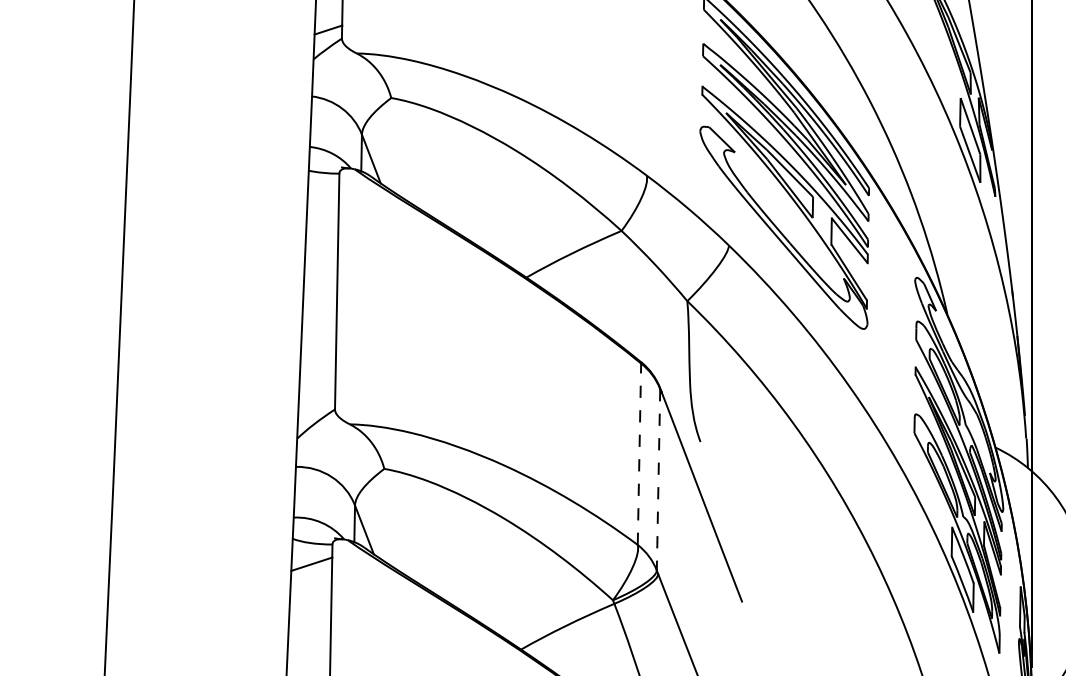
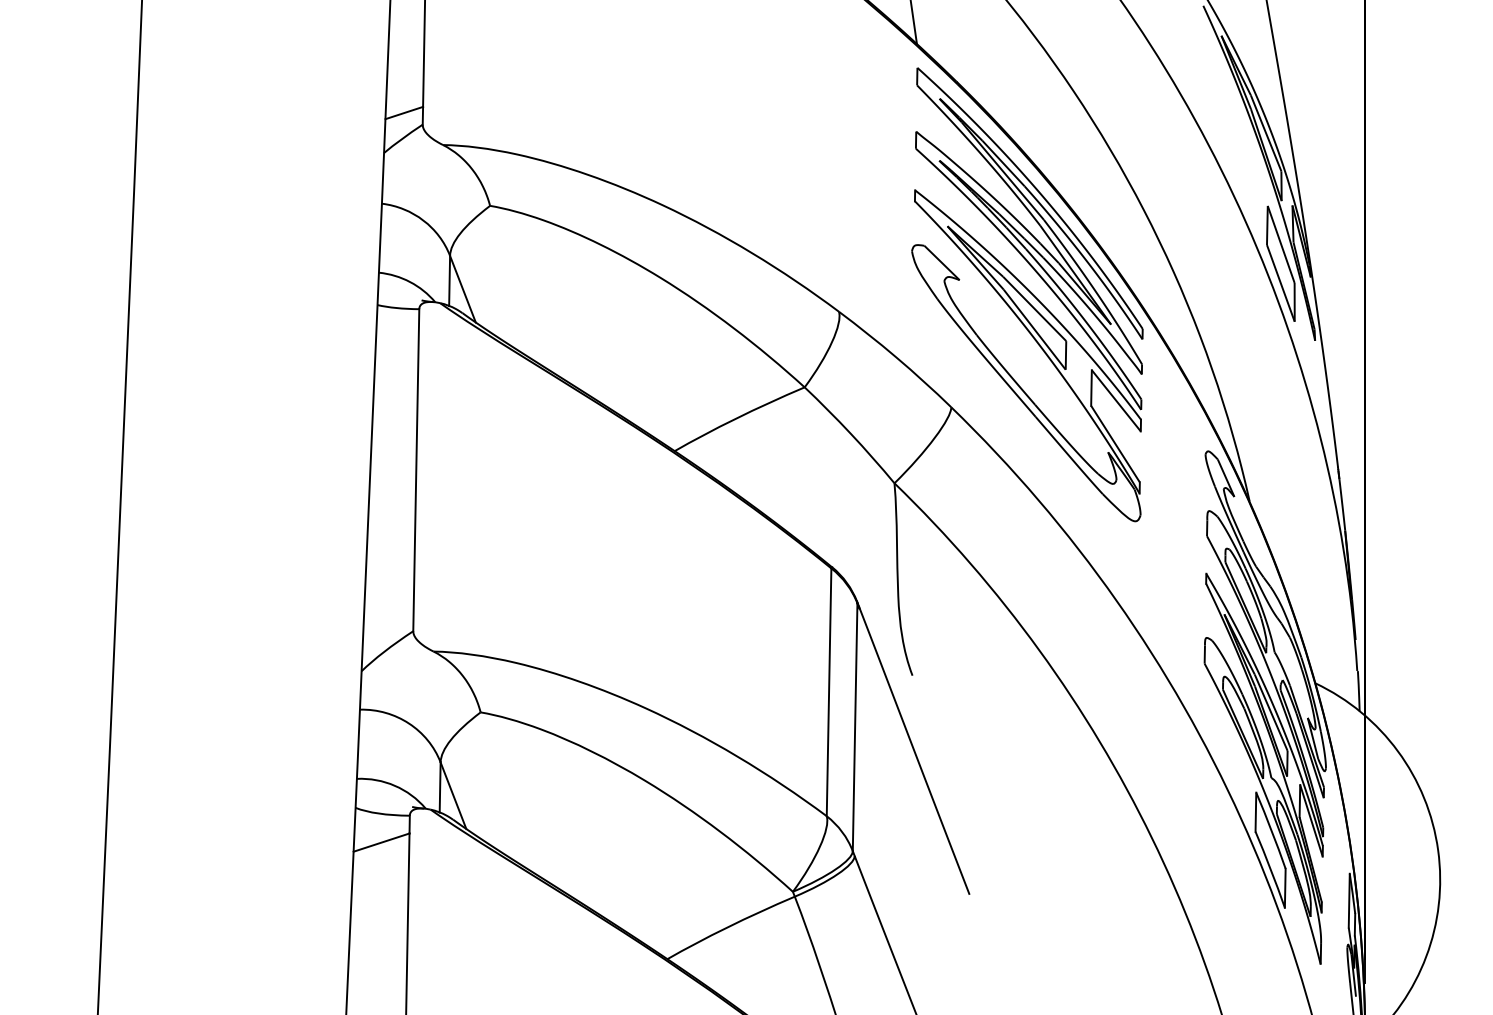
line: (639, 454) -> (829, 692), dashed -> solid
line: (658, 479) -> (855, 727), dashed -> solid

